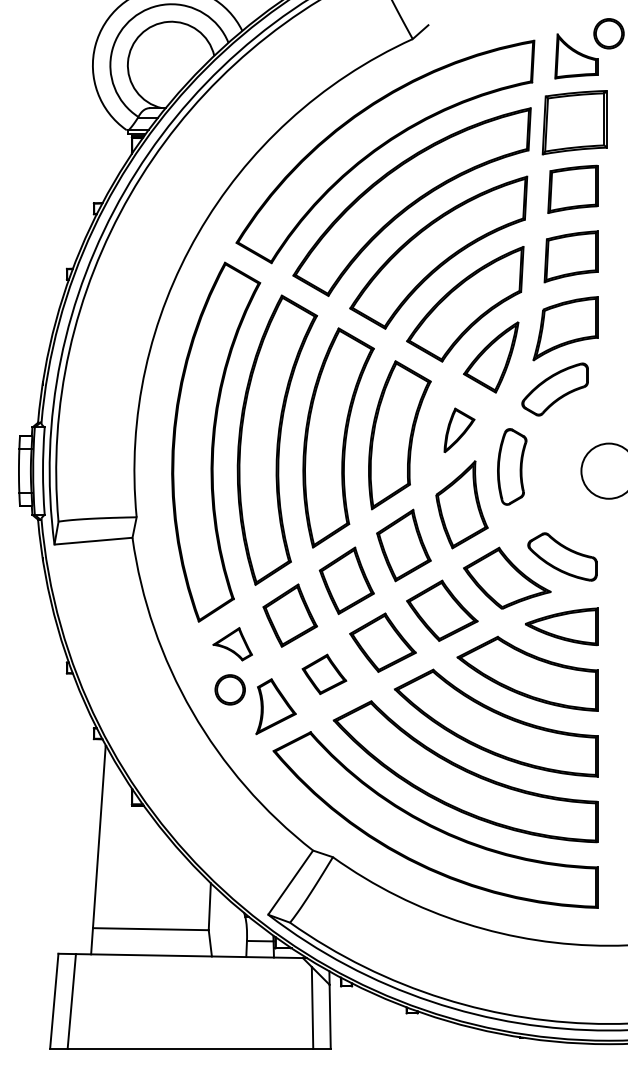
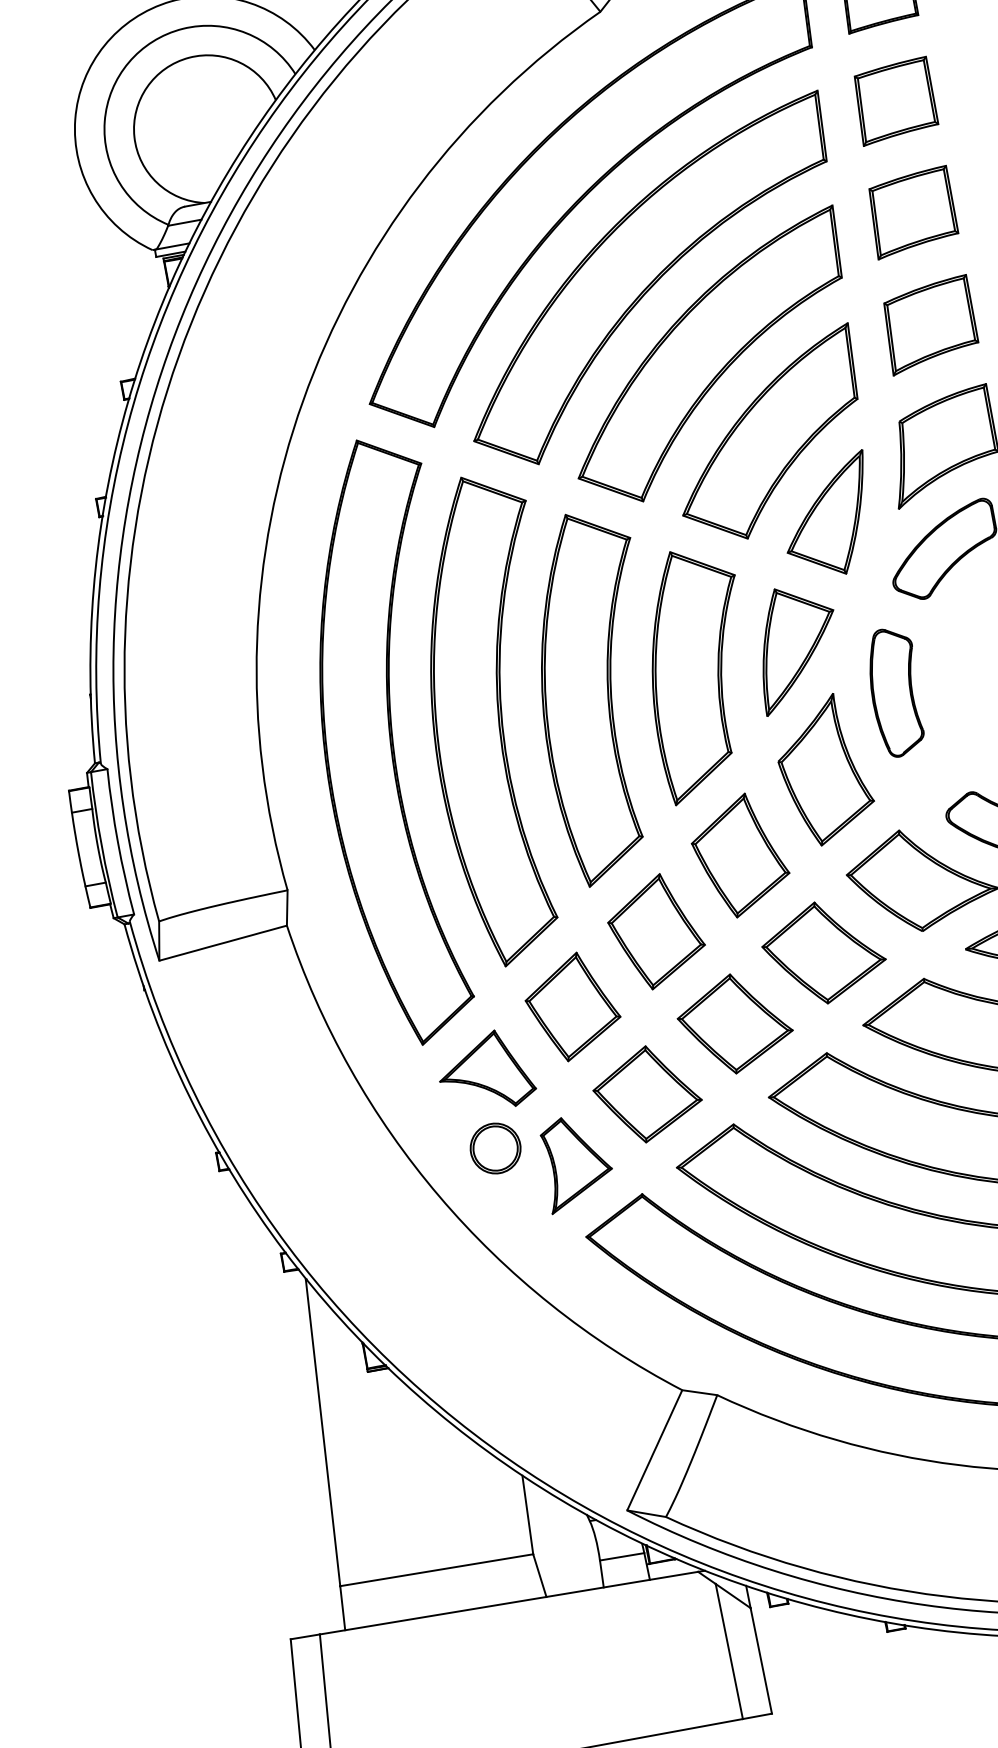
part: (574, 122) -> (894, 101), size x0.71
part: (459, 430) -> (797, 647), size x1.67
part: (232, 644) -> (485, 1072), size x1.43
part: (324, 674) -> (647, 1094), size x1.43

